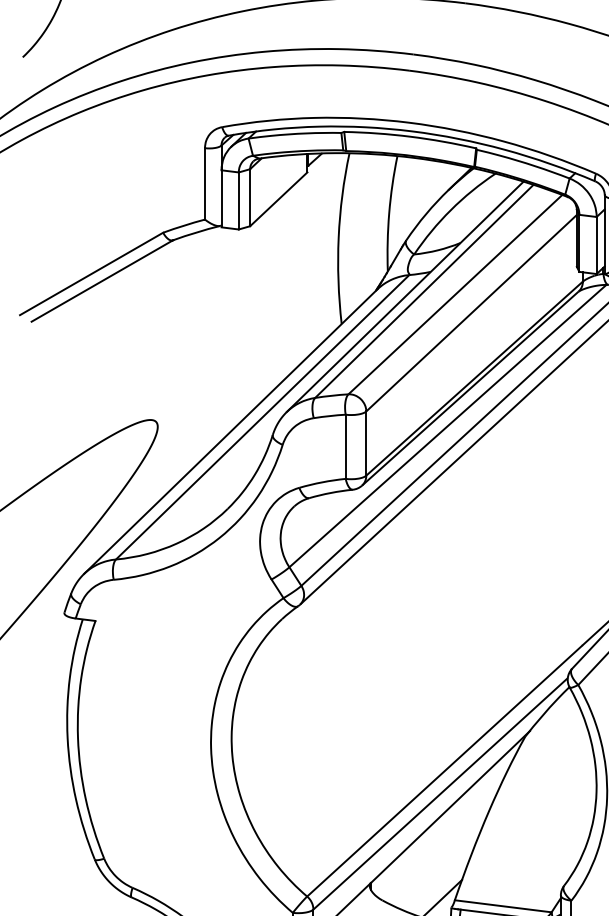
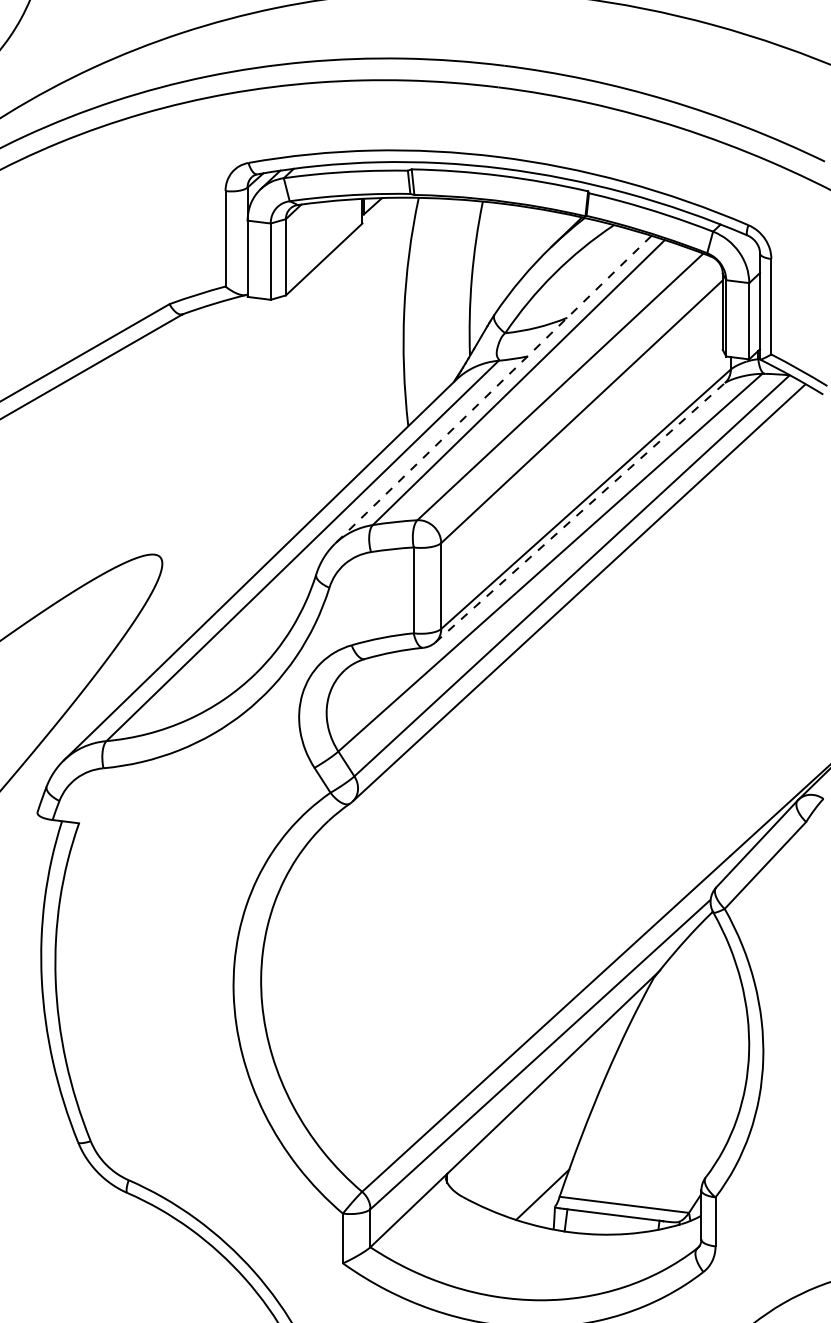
line: (405, 296) -> (493, 389), solid -> dashed
line: (471, 387) -> (581, 511), solid -> dashed

